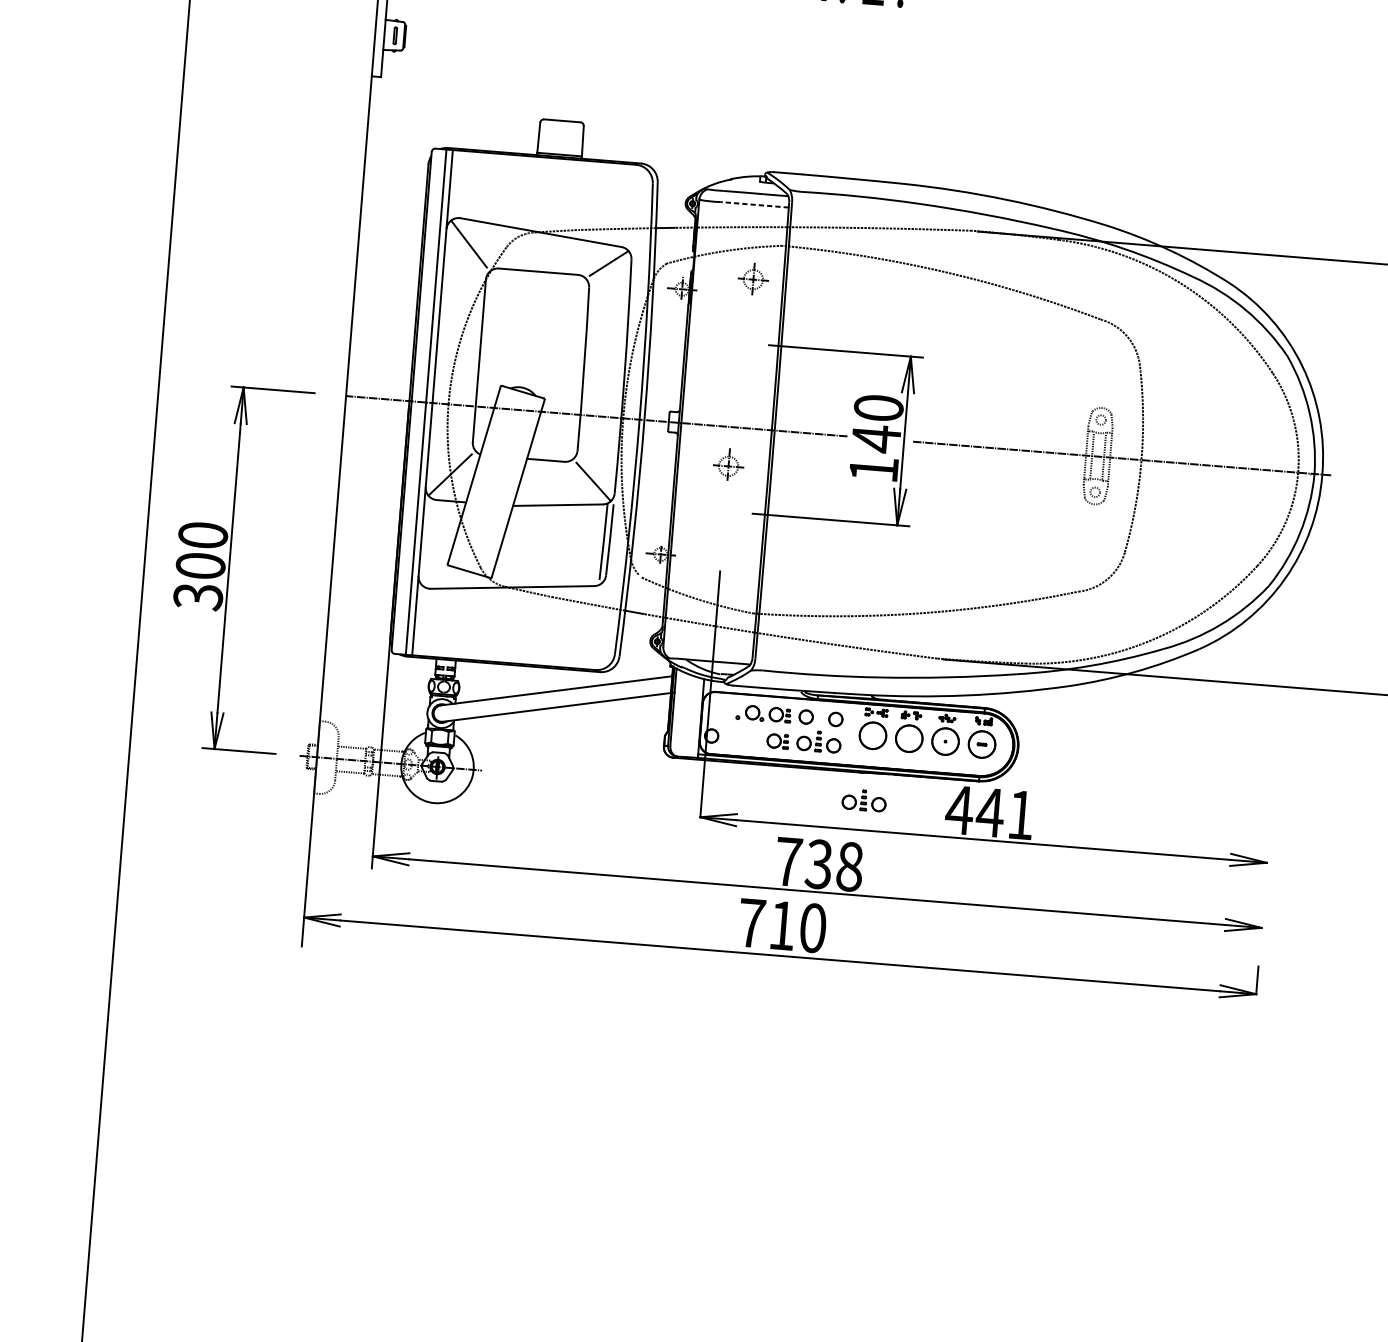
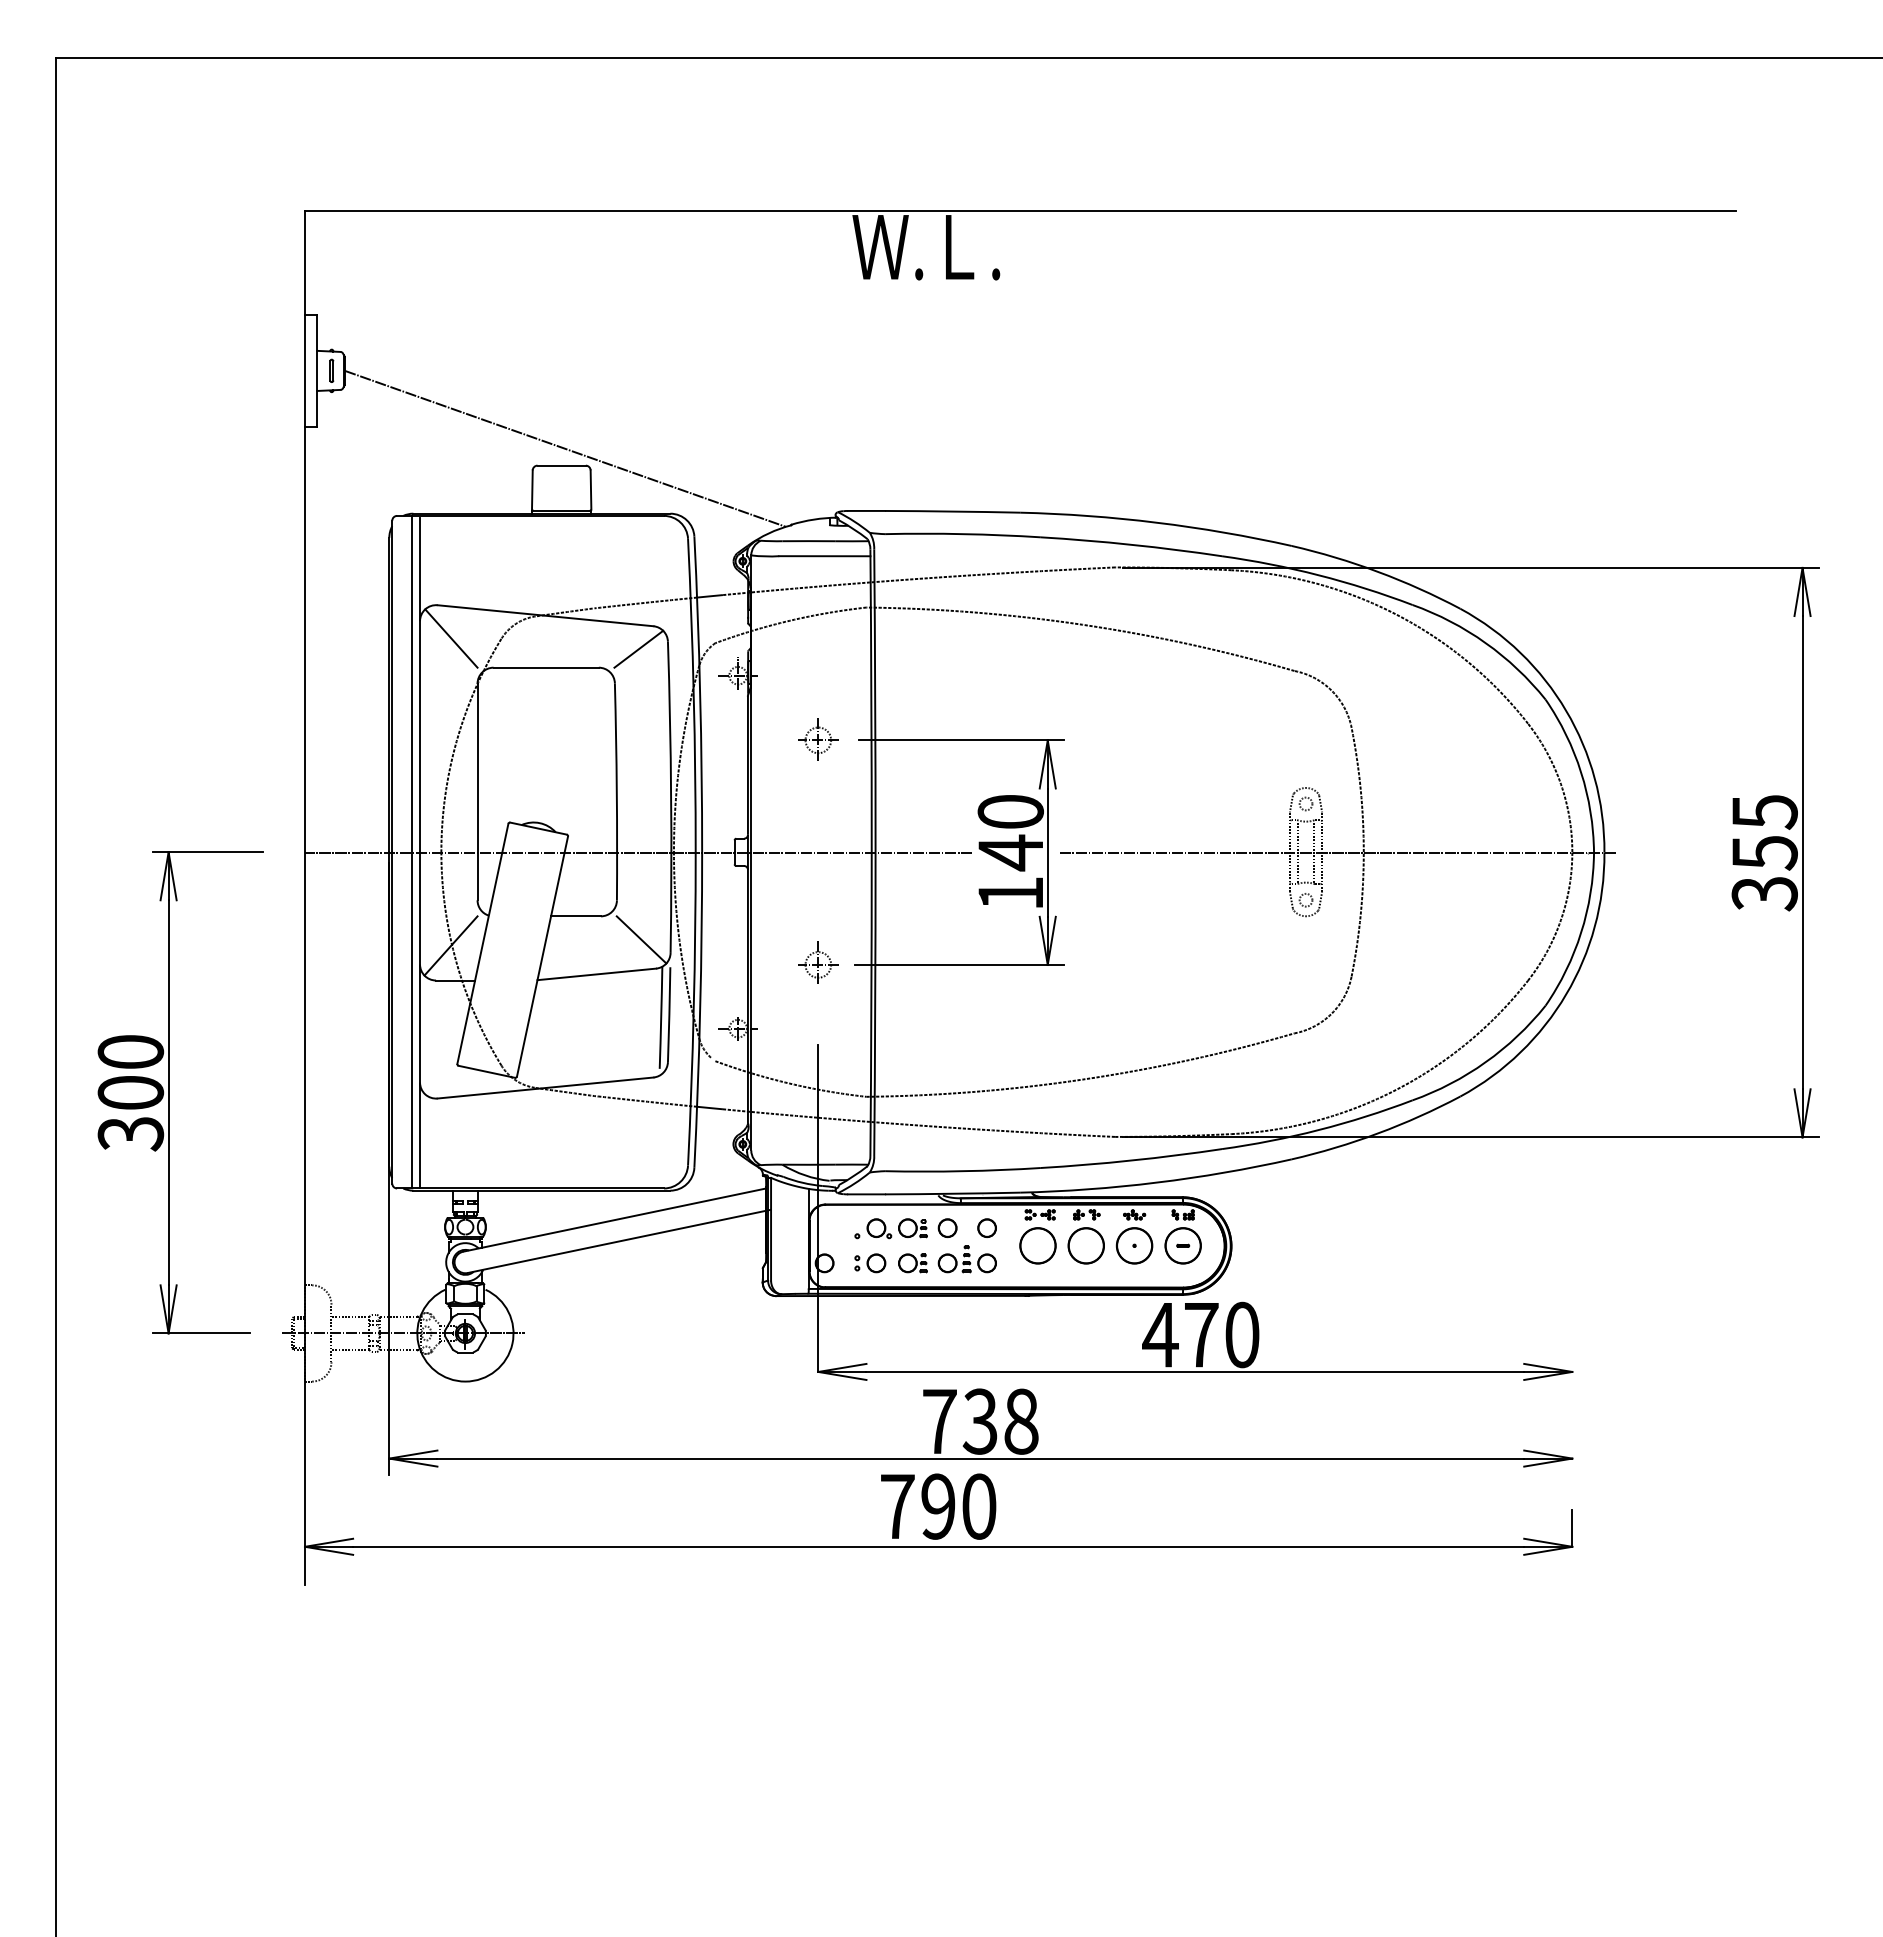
line: (566, 108) -> (565, 448), added
line: (754, 204) -> (824, 556), dashed -> solid
part: (753, 279) -> (818, 739), moved
part: (728, 464) -> (818, 962), moved
part: (746, 738) -> (870, 1263), added
part: (863, 800) -> (1032, 1332), removed
text: (1004, 813) -> (1220, 1334), 441 -> 470
text: (782, 925) -> (938, 1506), 710 -> 790

